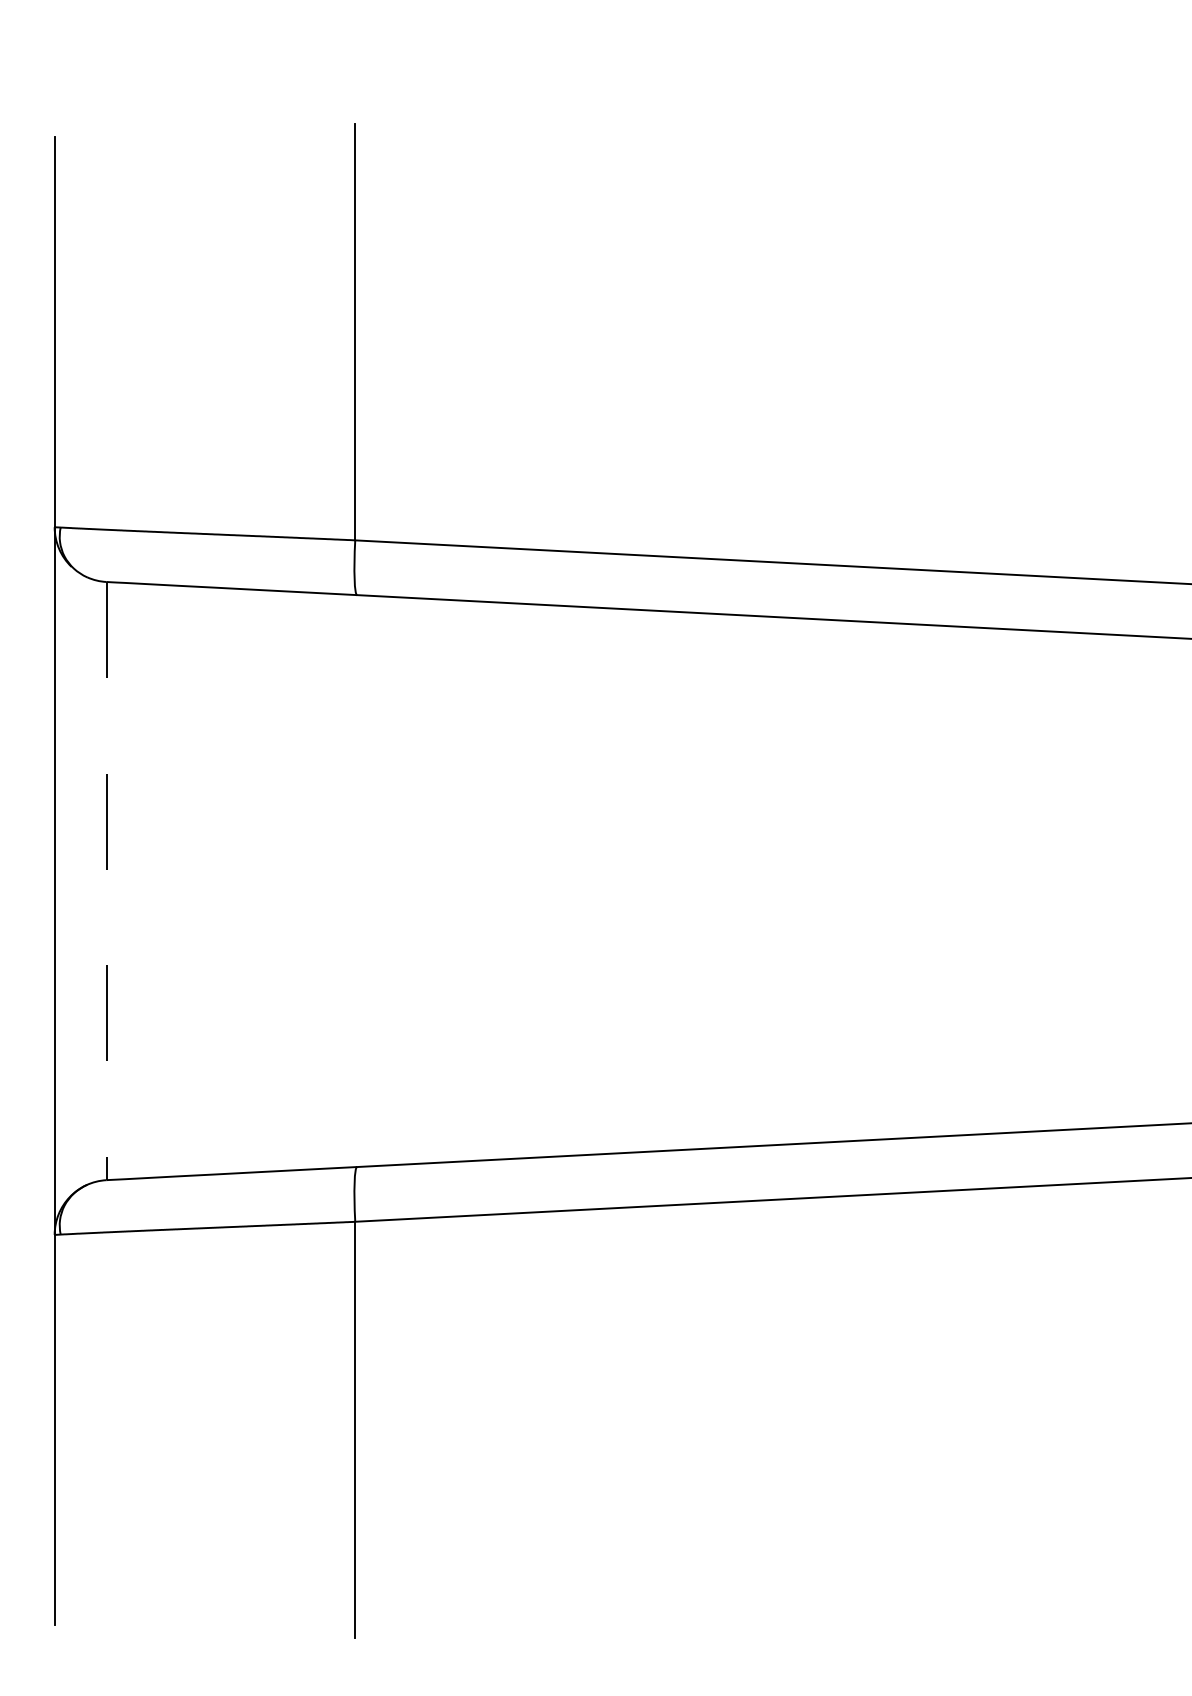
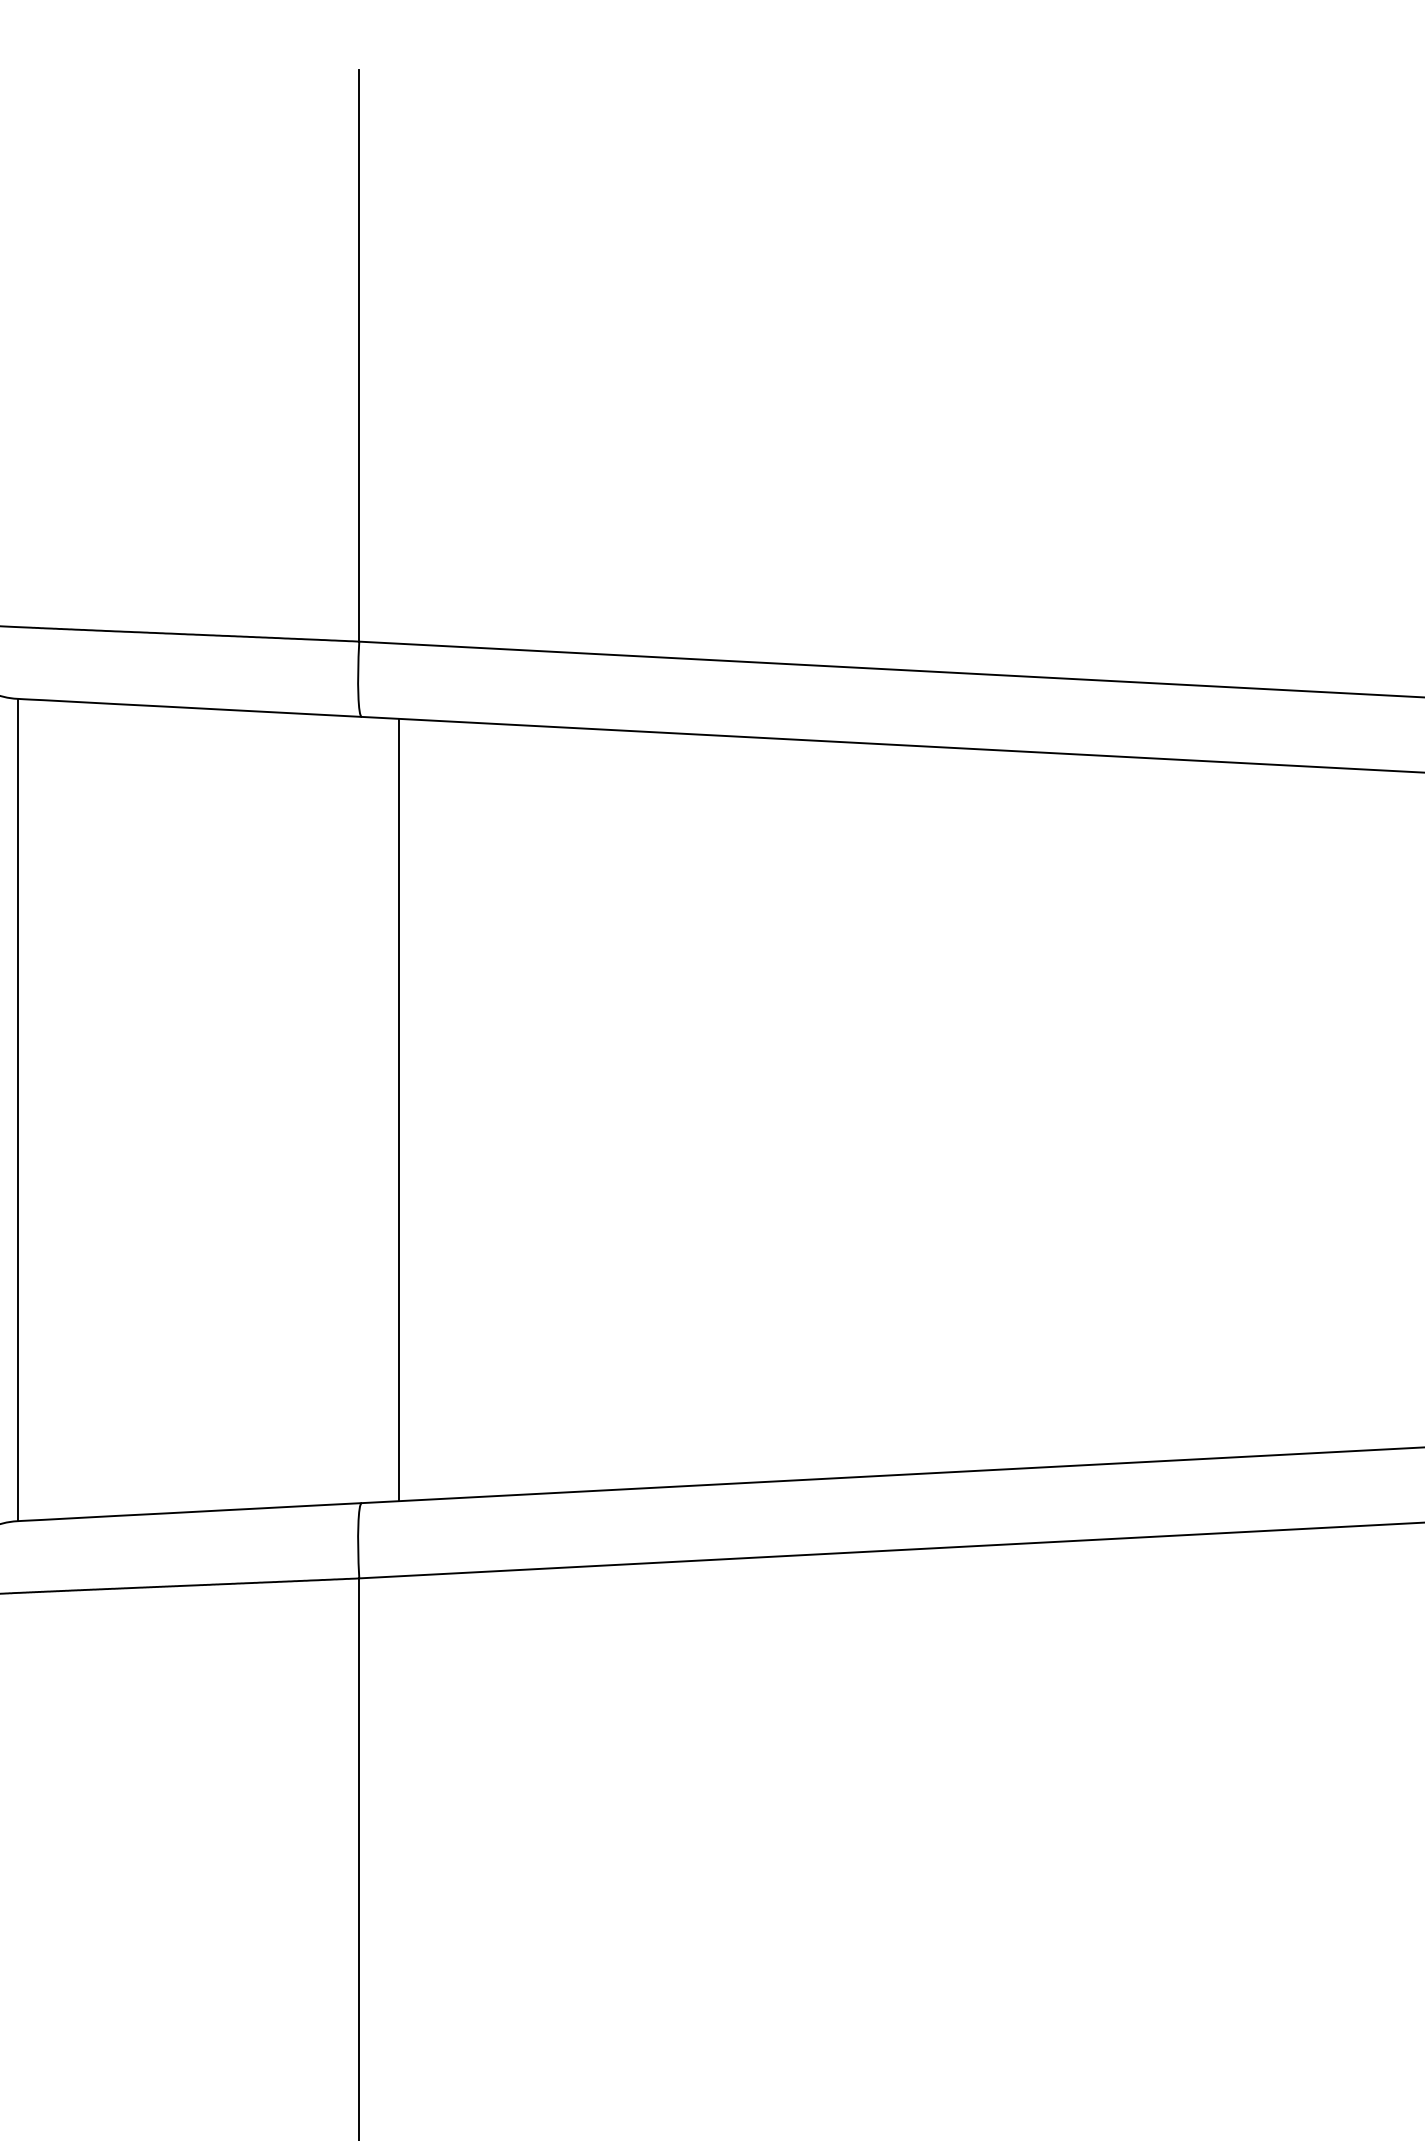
line: (383, 880) -> (398, 1109), added
line: (106, 881) -> (17, 1110), dashed -> solid

